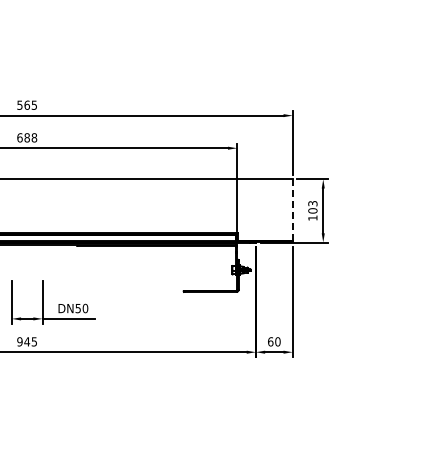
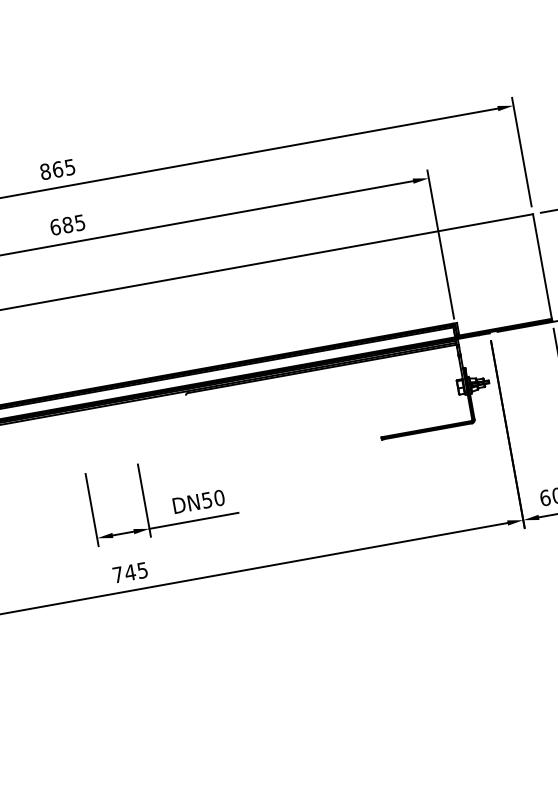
text: (19, 104) -> (44, 170), 565 -> 865
text: (34, 137) -> (80, 222), 688 -> 685
line: (292, 209) -> (541, 265), dashed -> solid
text: (19, 341) -> (117, 574), 945 -> 745

